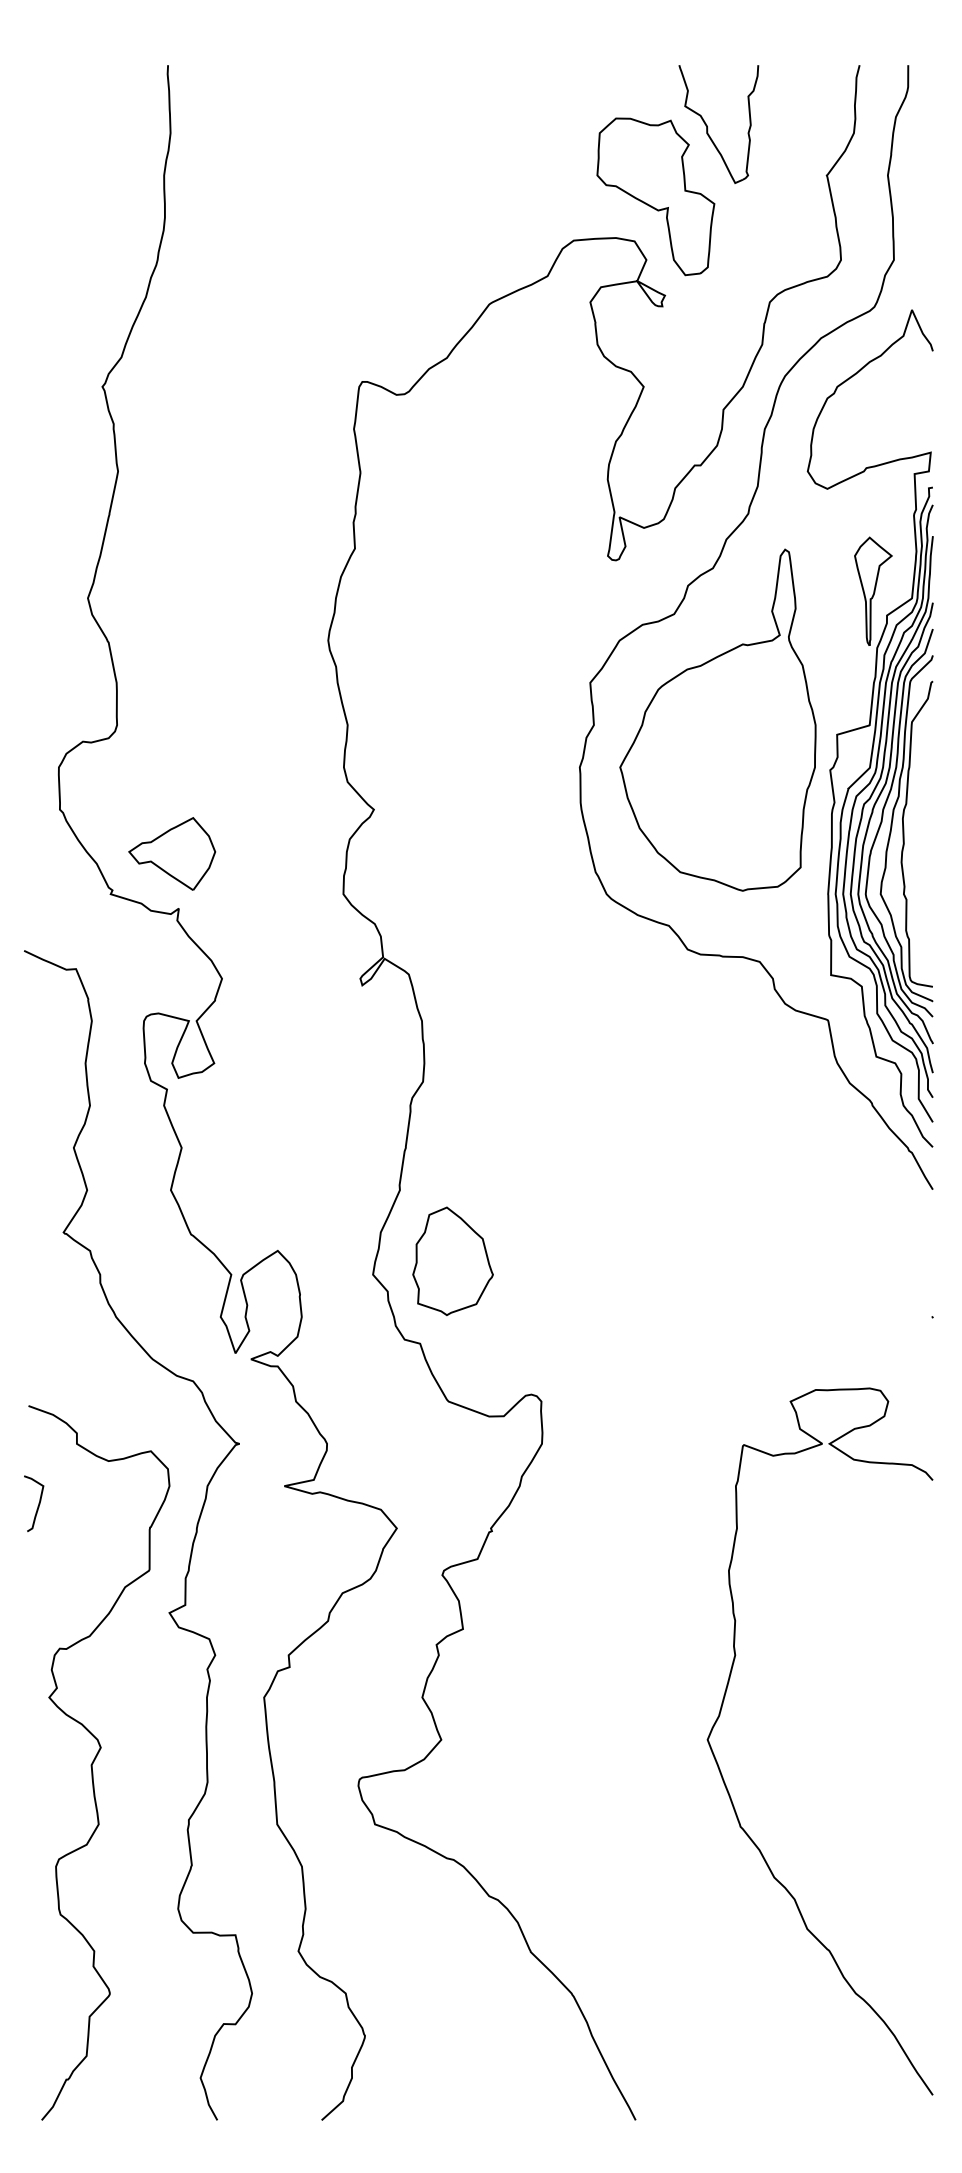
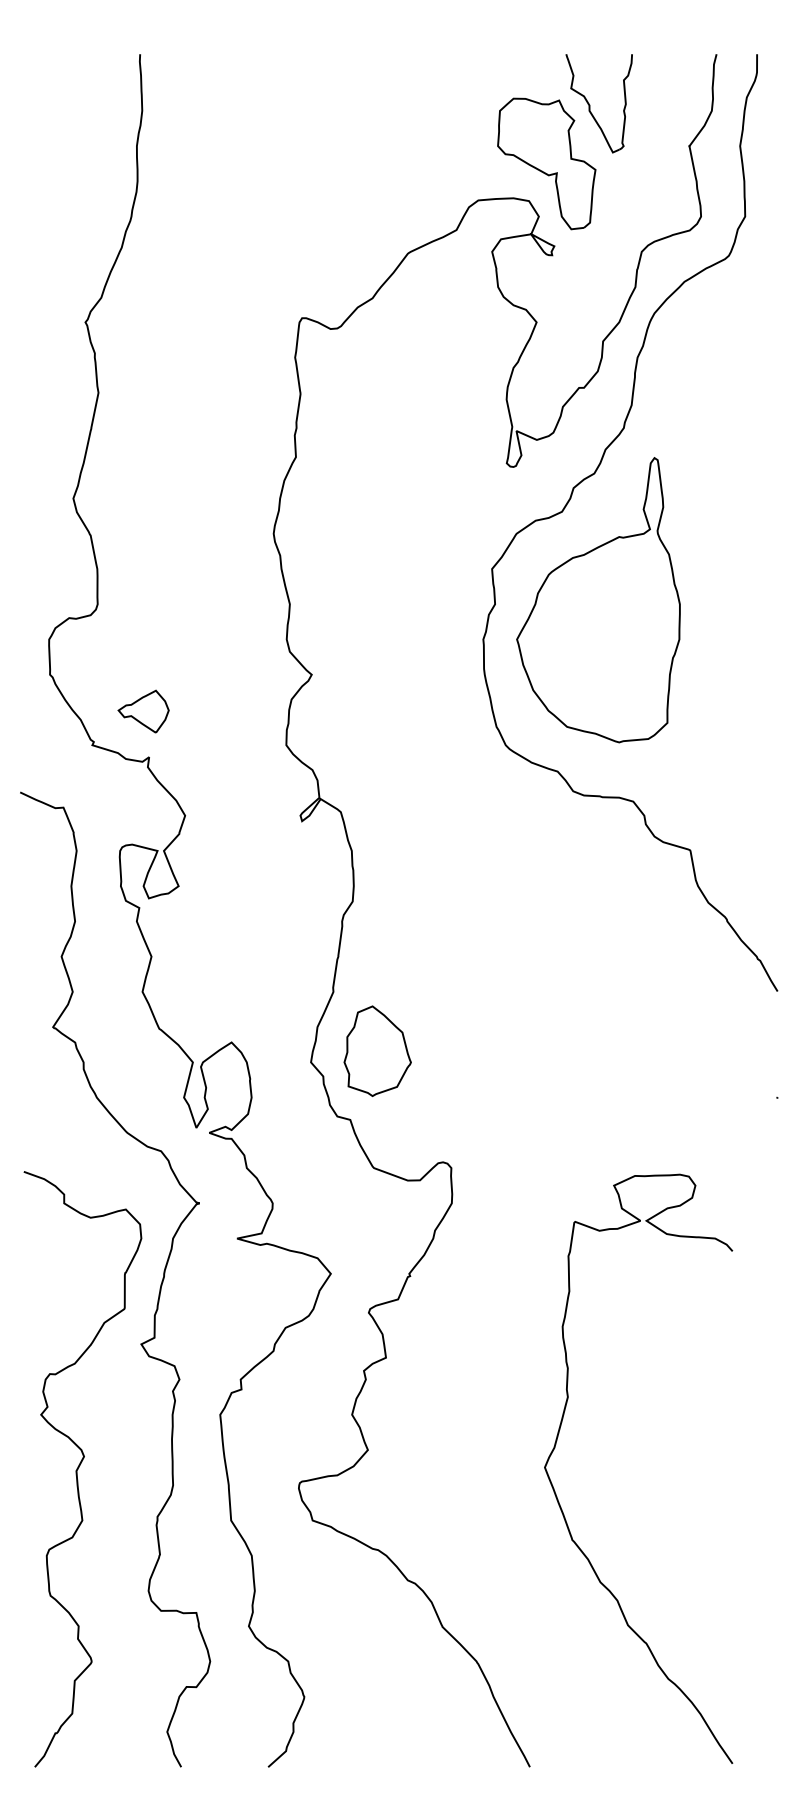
part: (869, 728) -> (724, 607), removed
part: (172, 853) -> (143, 711), size x0.7
curve: (38, 1503) -> (32, 1253), removed
curve: (720, 1715) -> (555, 1447), moved

